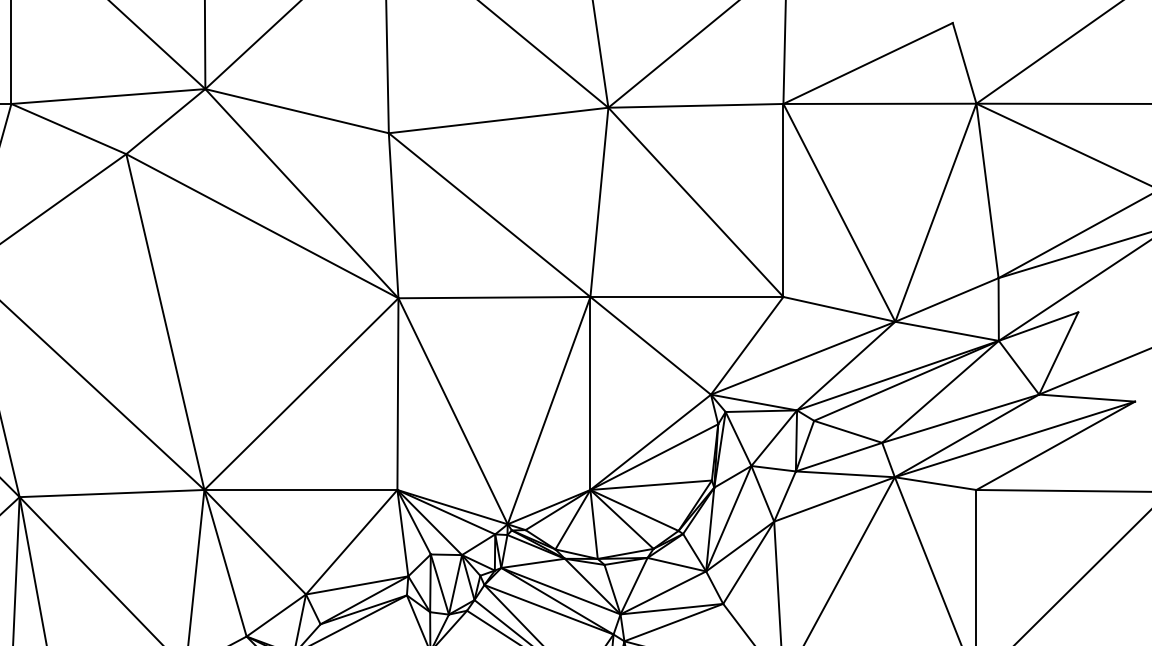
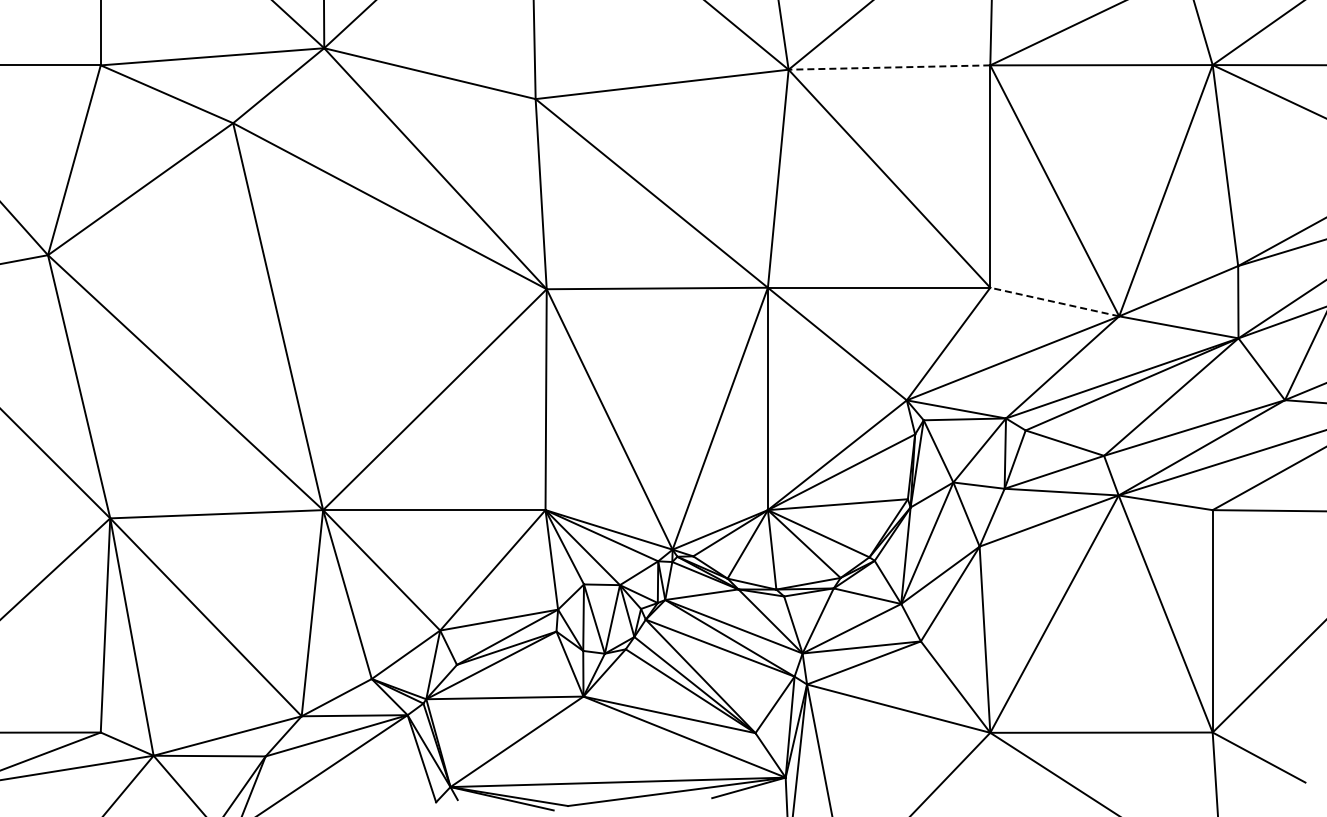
line: (695, 105) -> (889, 67), solid -> dashed
line: (839, 308) -> (1054, 301), solid -> dashed

